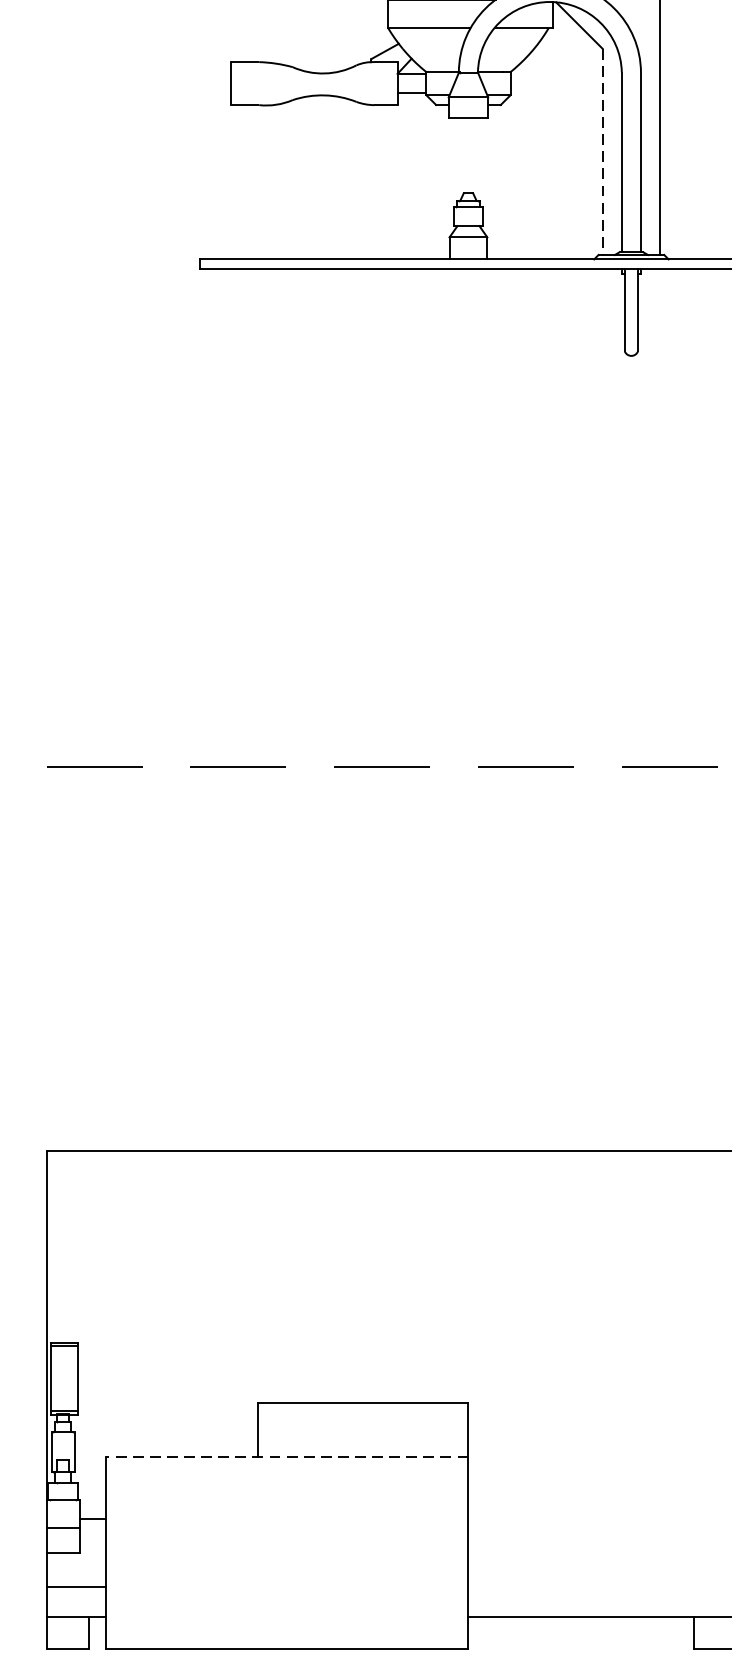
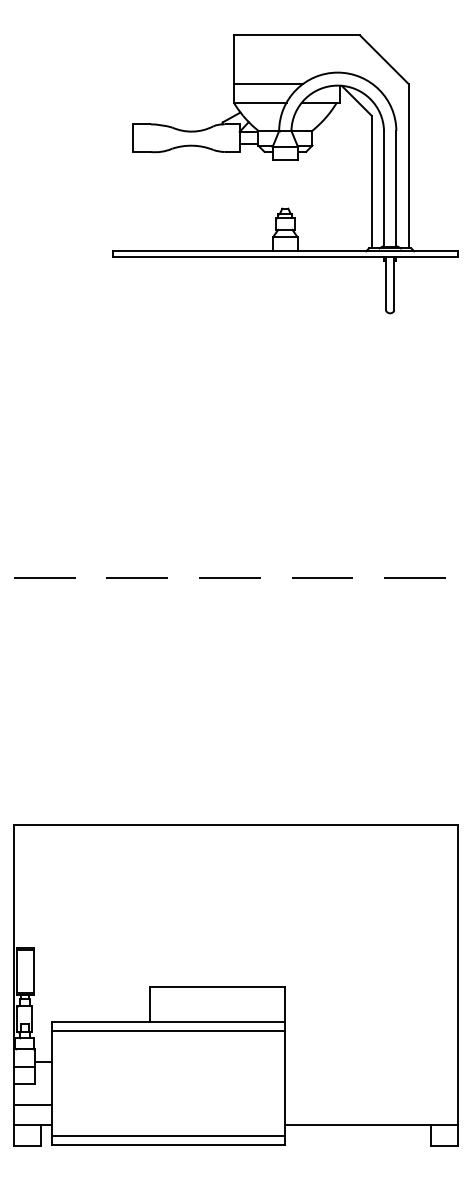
line: (602, 152) -> (371, 182), dashed -> solid
line: (286, 1456) -> (168, 1021), dashed -> solid
line: (286, 1470) -> (168, 1030), added
line: (286, 1635) -> (168, 1136), added

